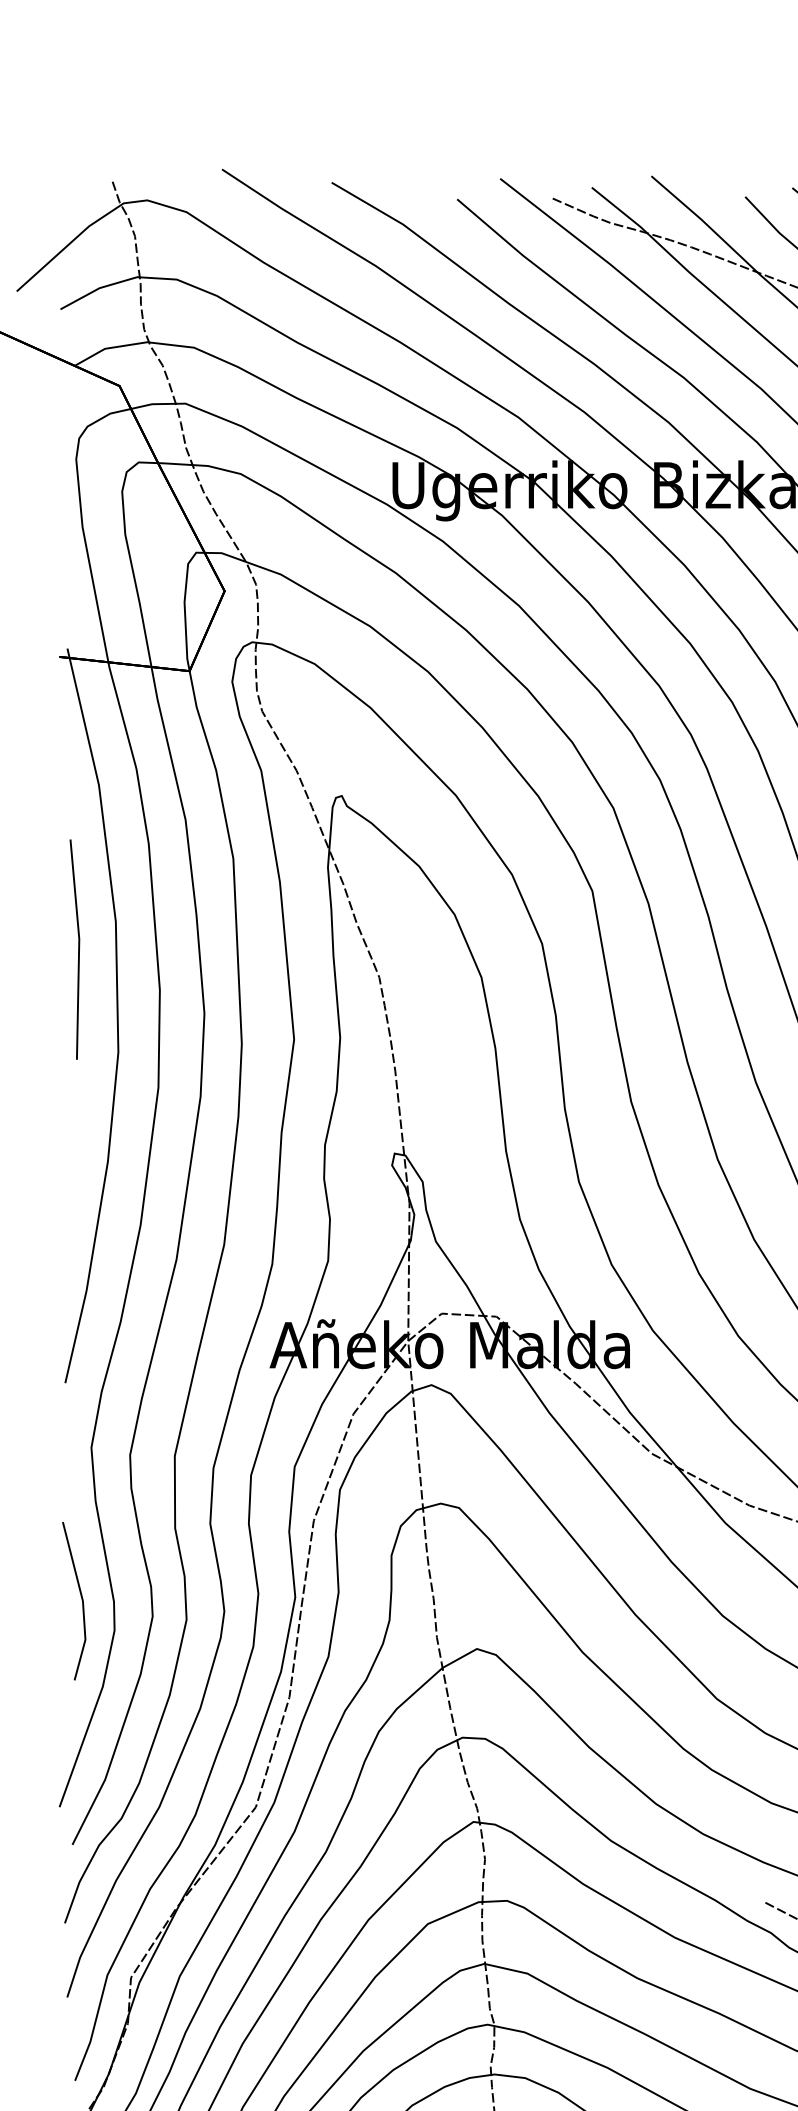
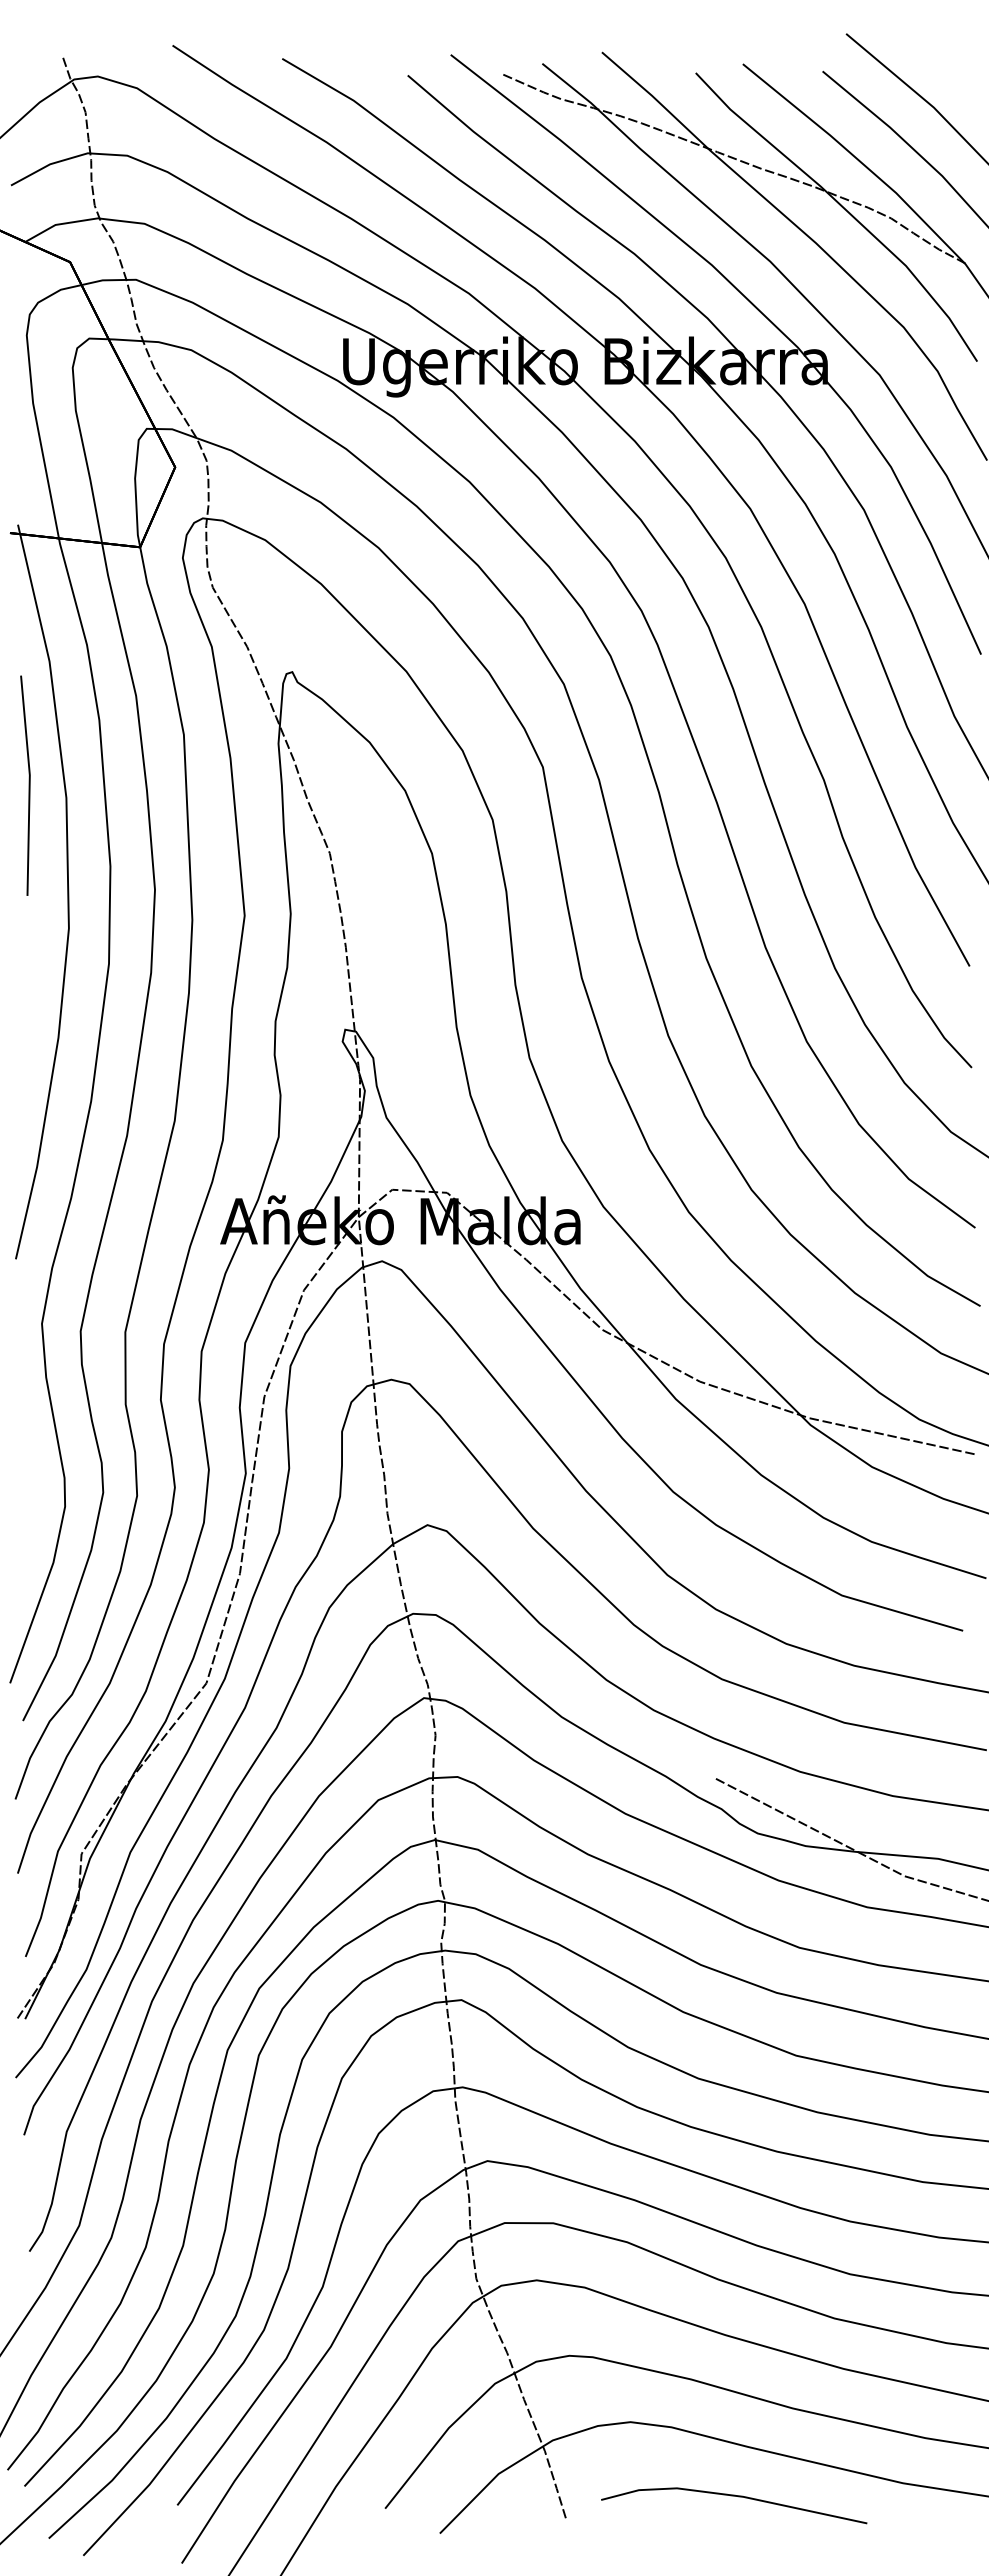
line: (77, 949) -> (28, 785), moved
line: (80, 1598) -> (31, 1474), removed

